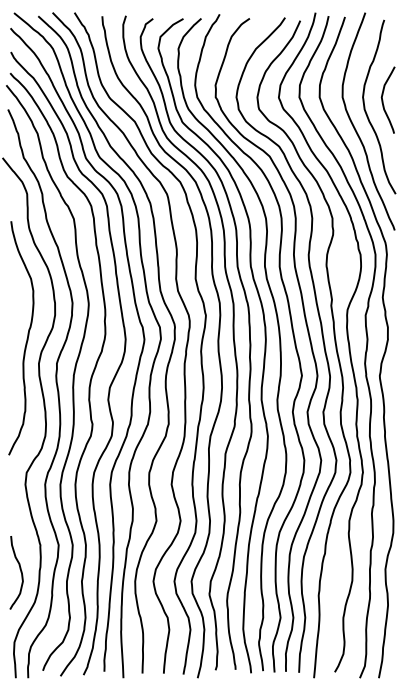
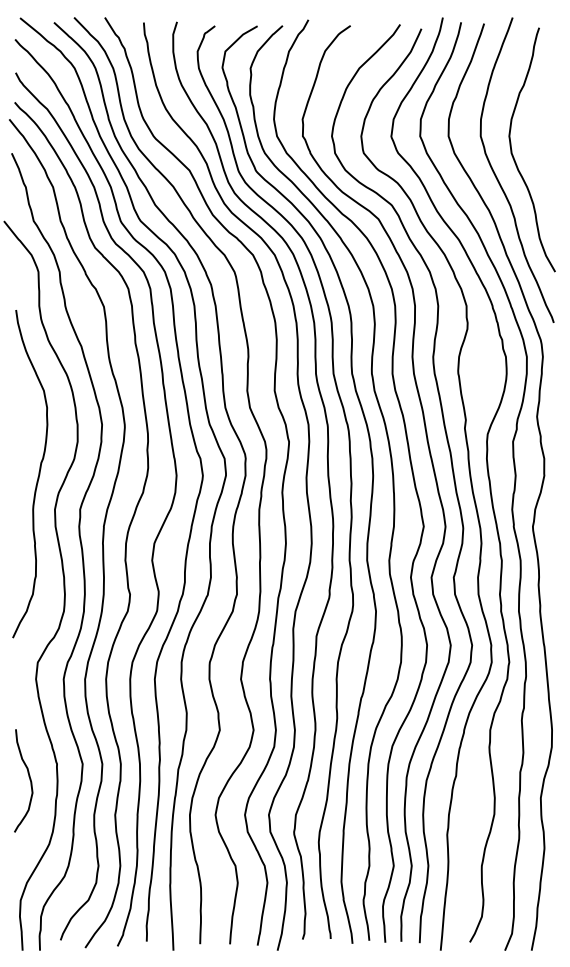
curve: (383, 100) -> (537, 140), removed
curve: (20, 572) -> (29, 780), moved

